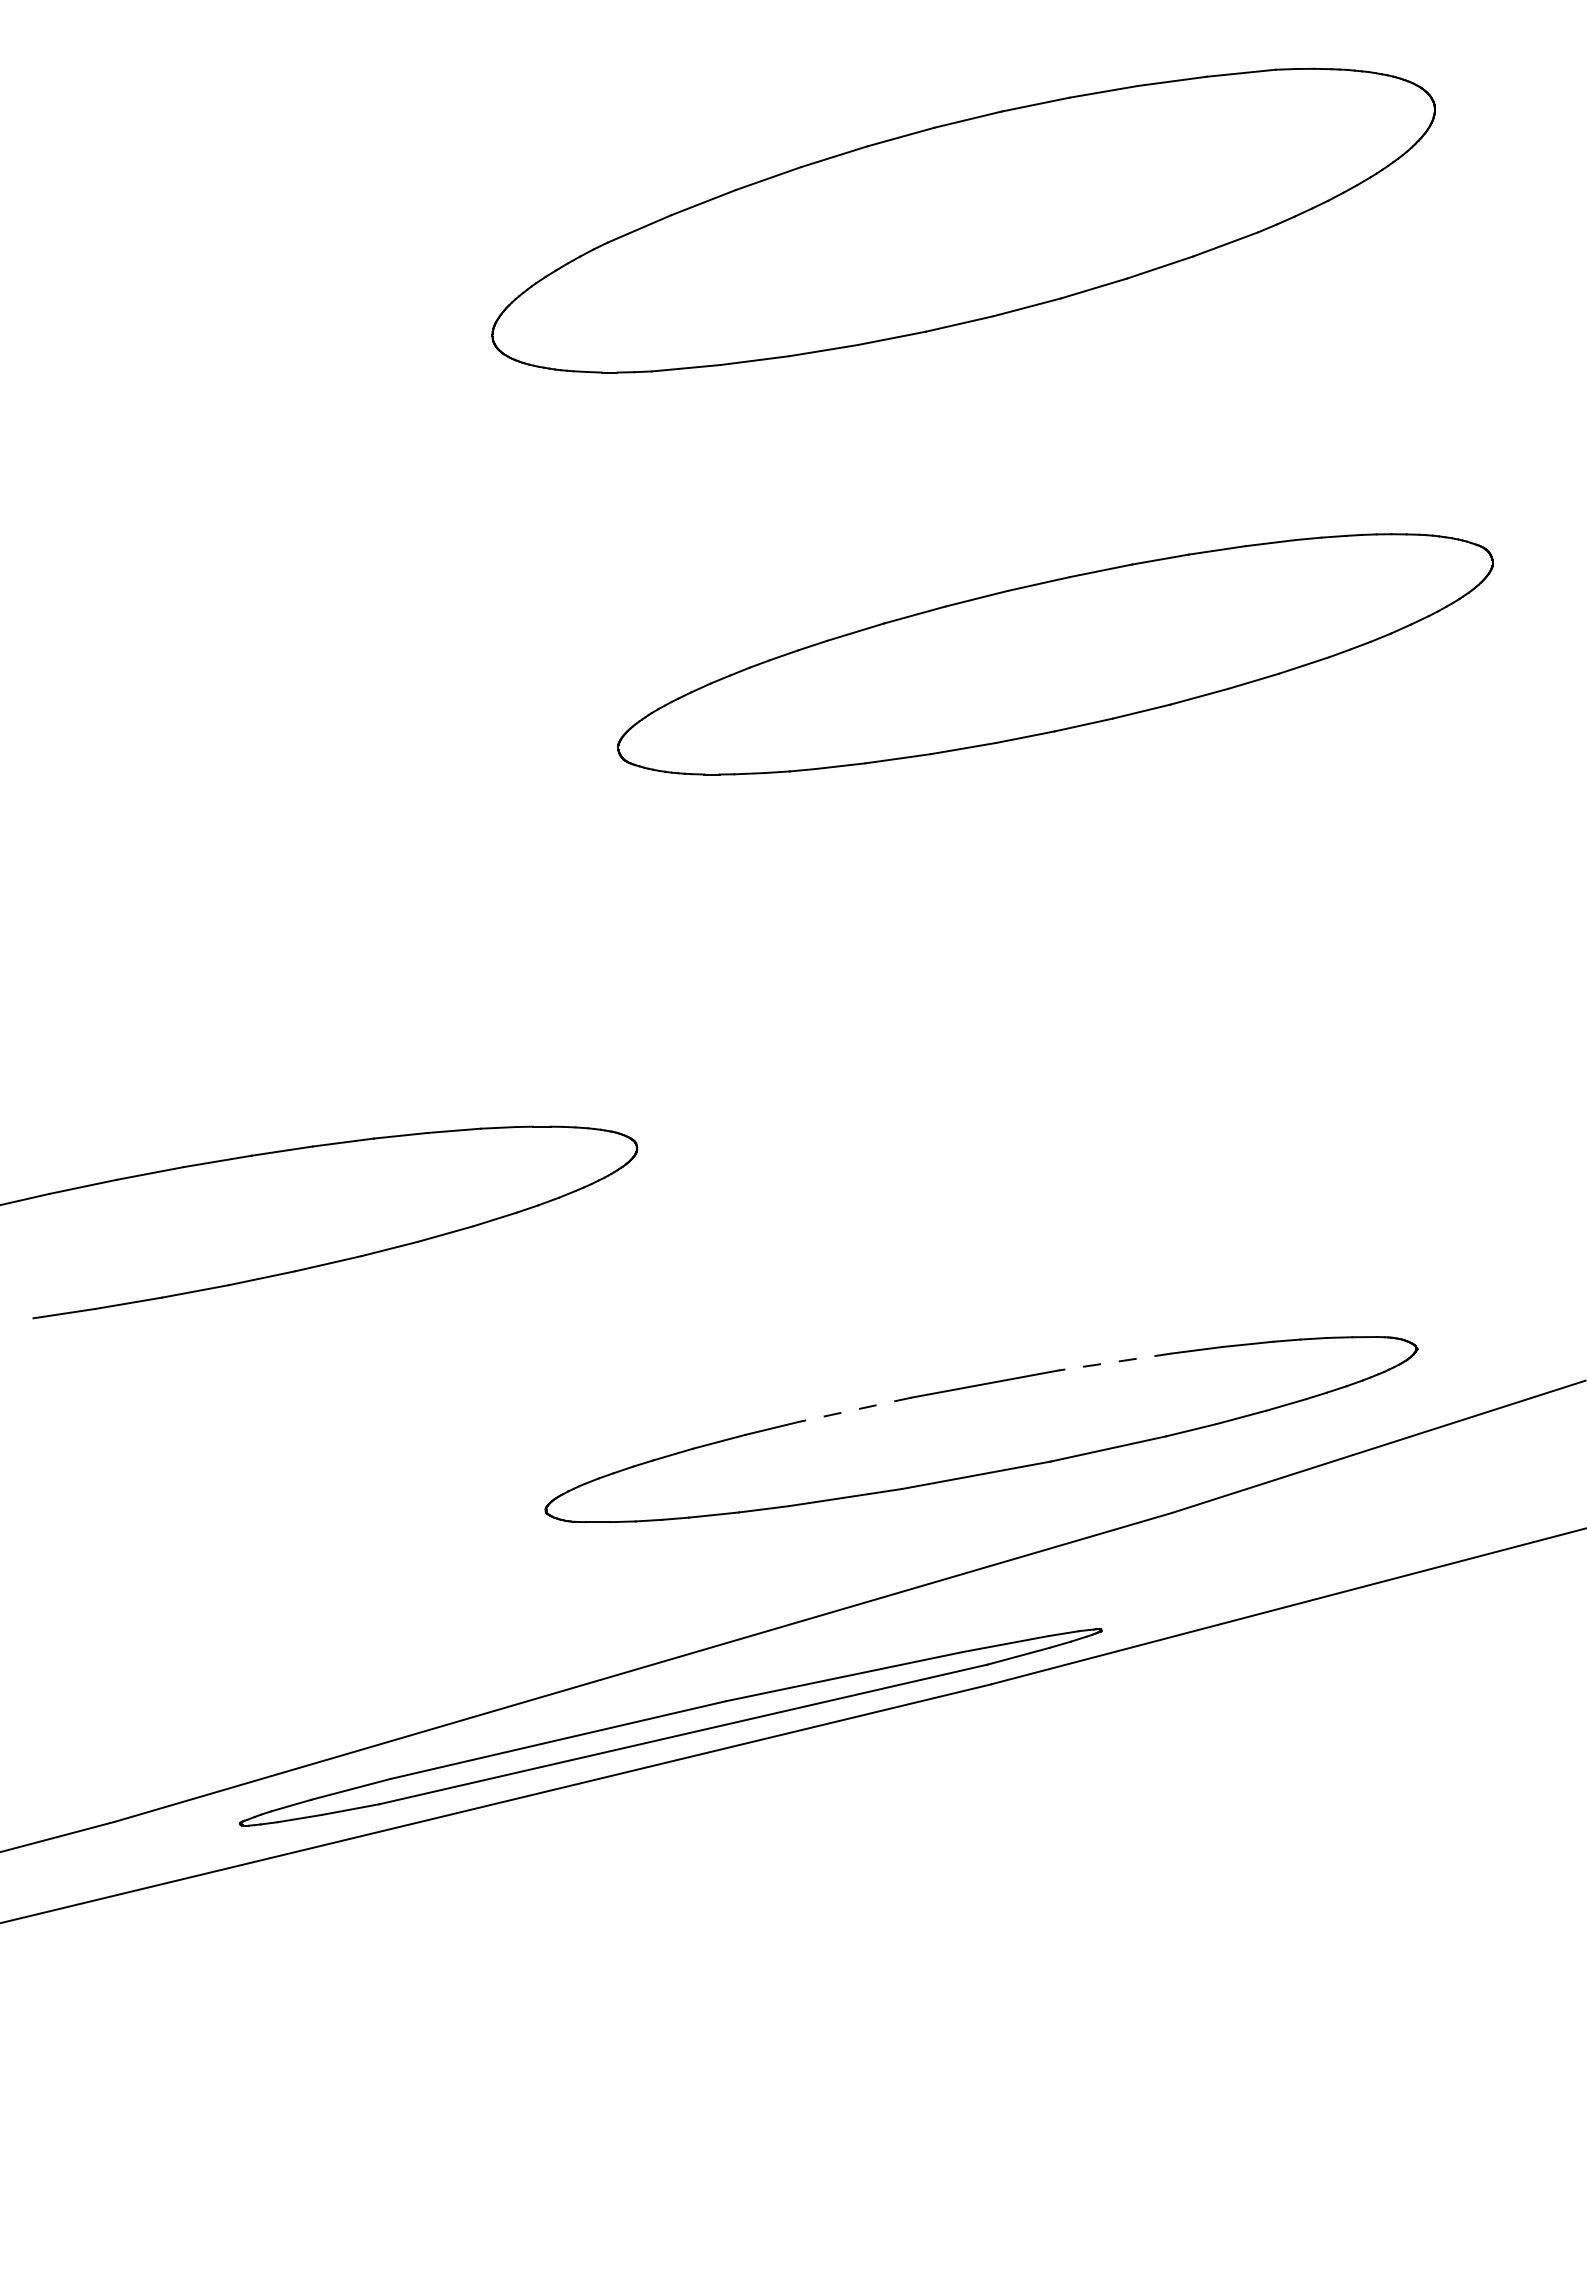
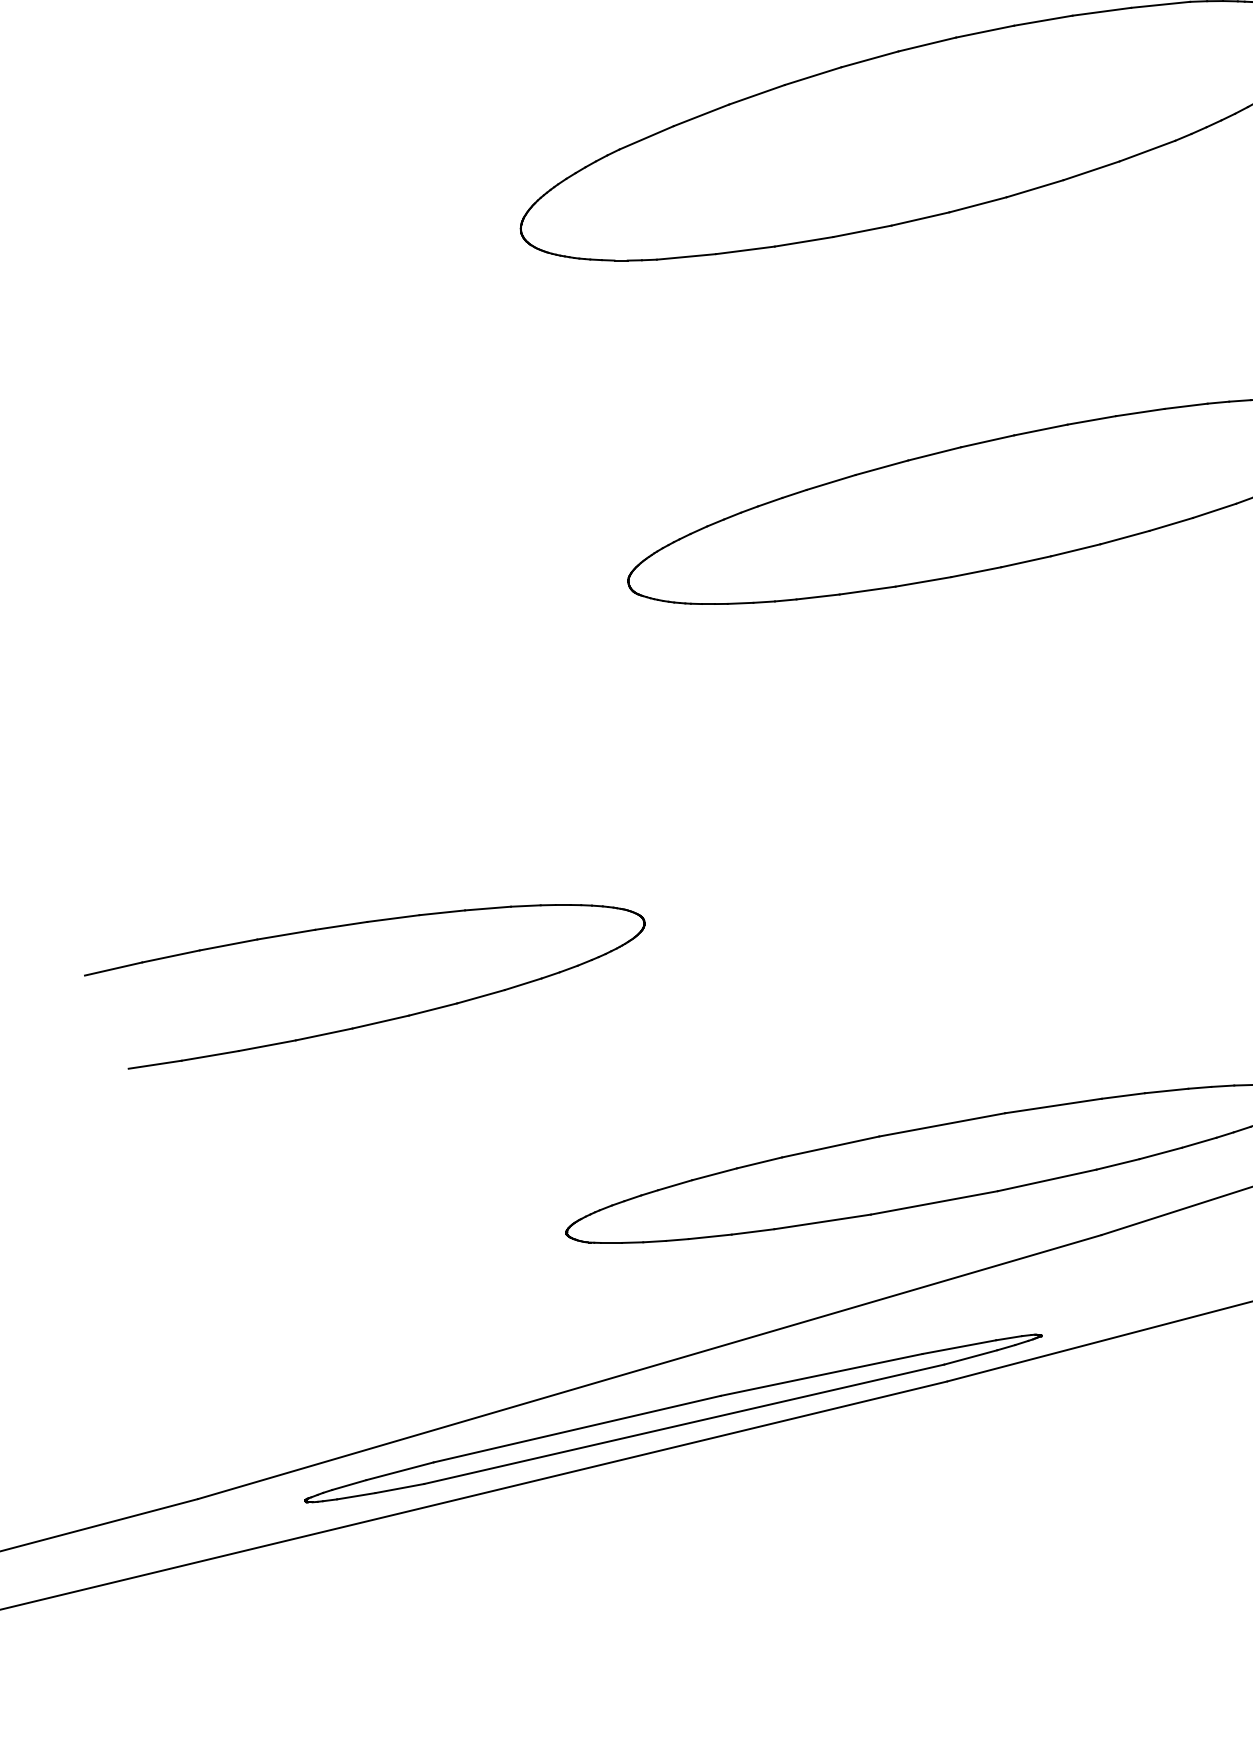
line: (1115, 1362) -> (1053, 1106), dashed -> solid
line: (854, 1409) -> (830, 1146), dashed -> solid

